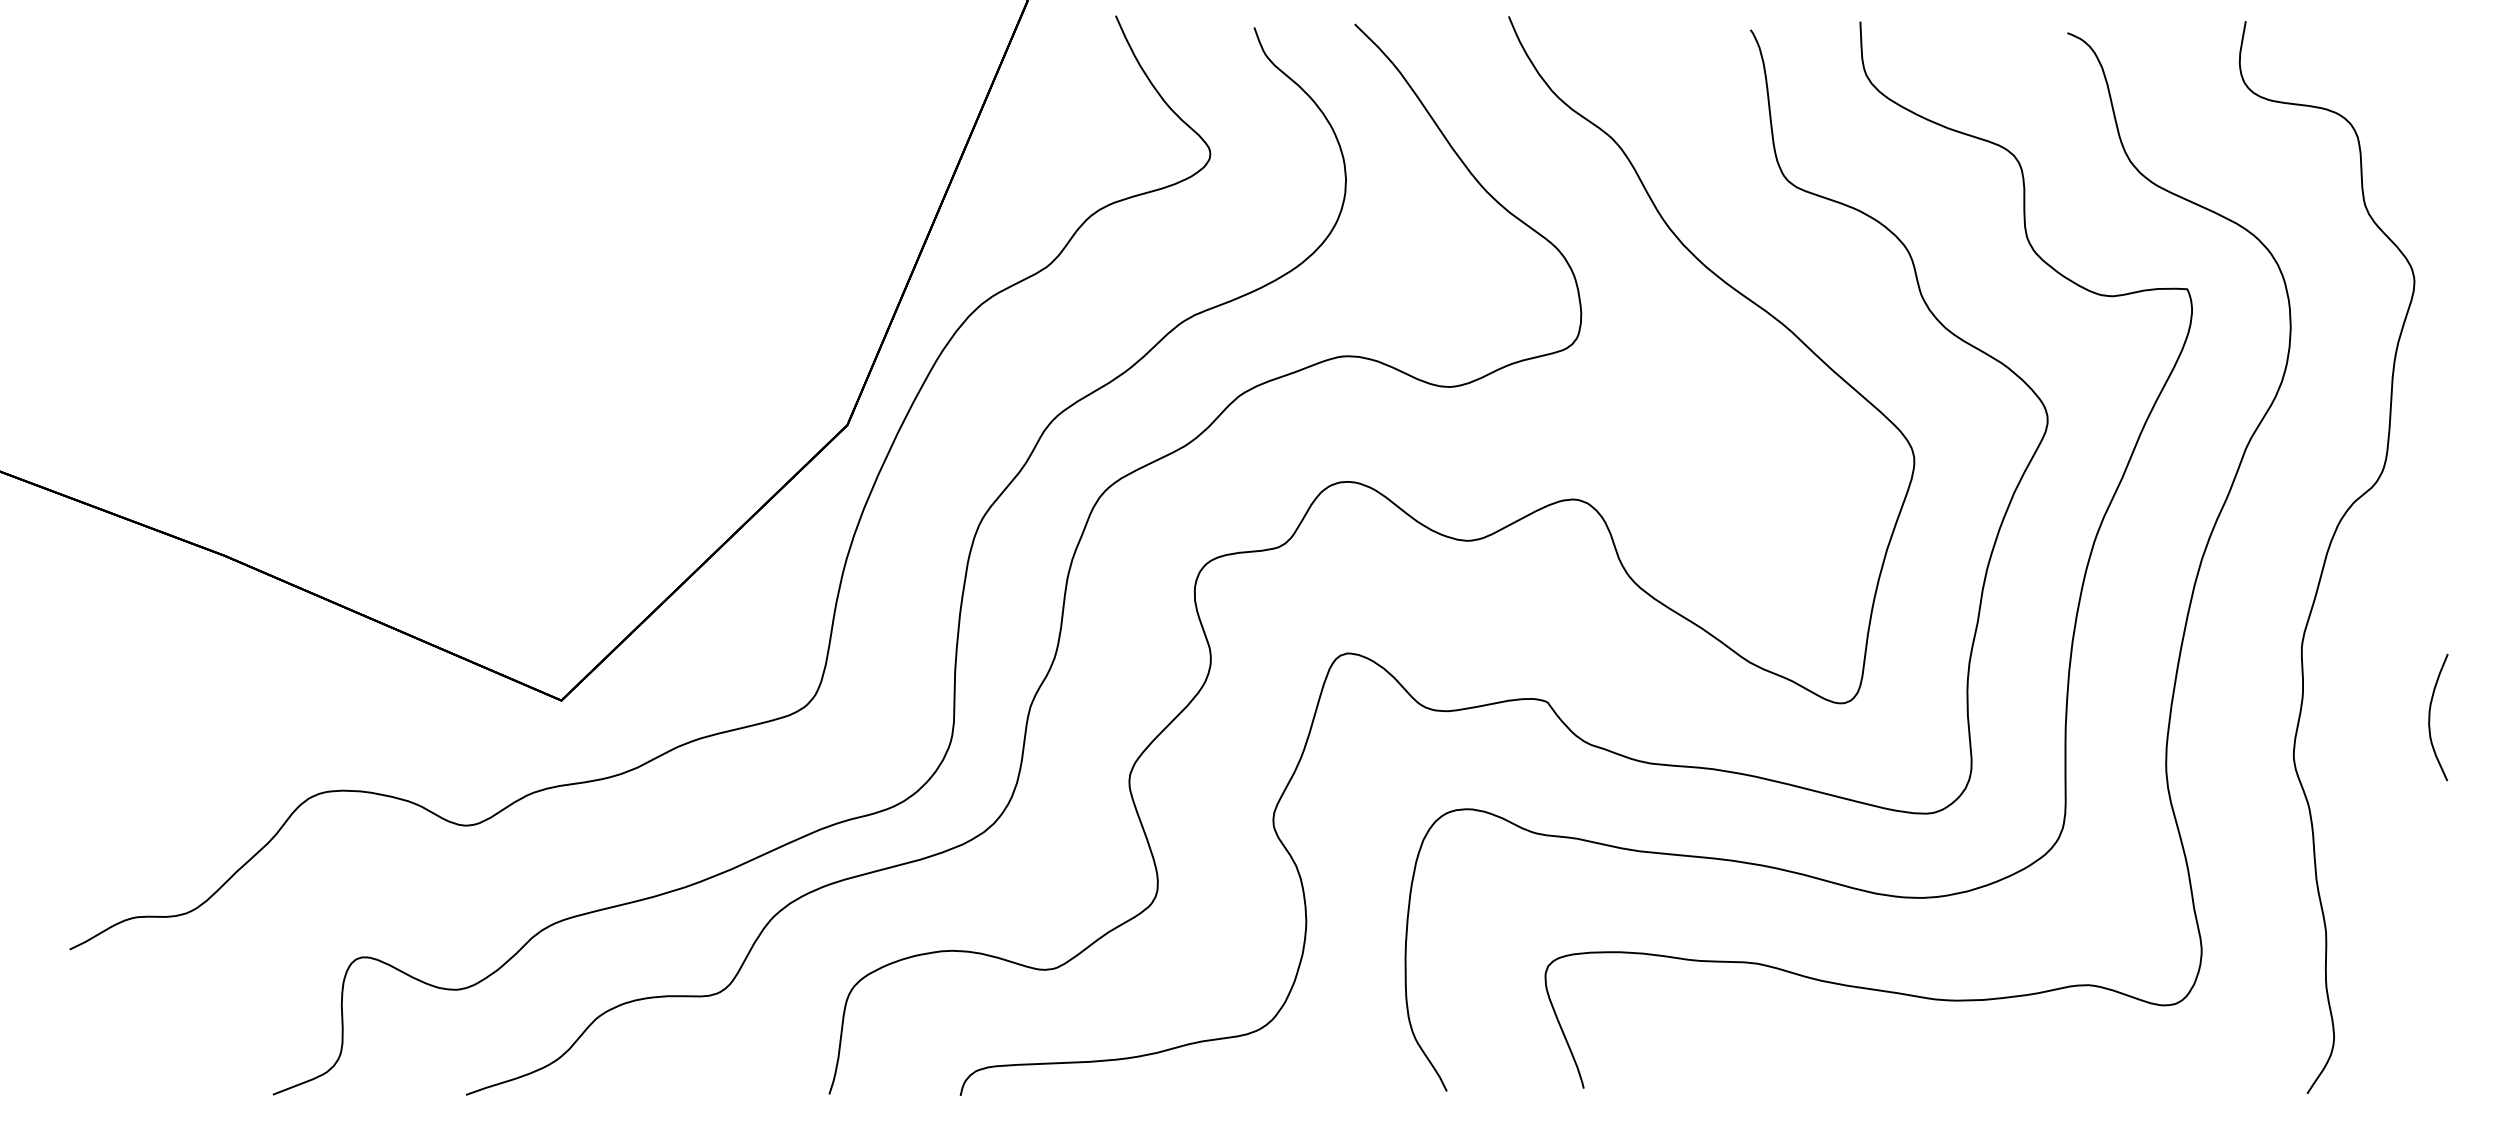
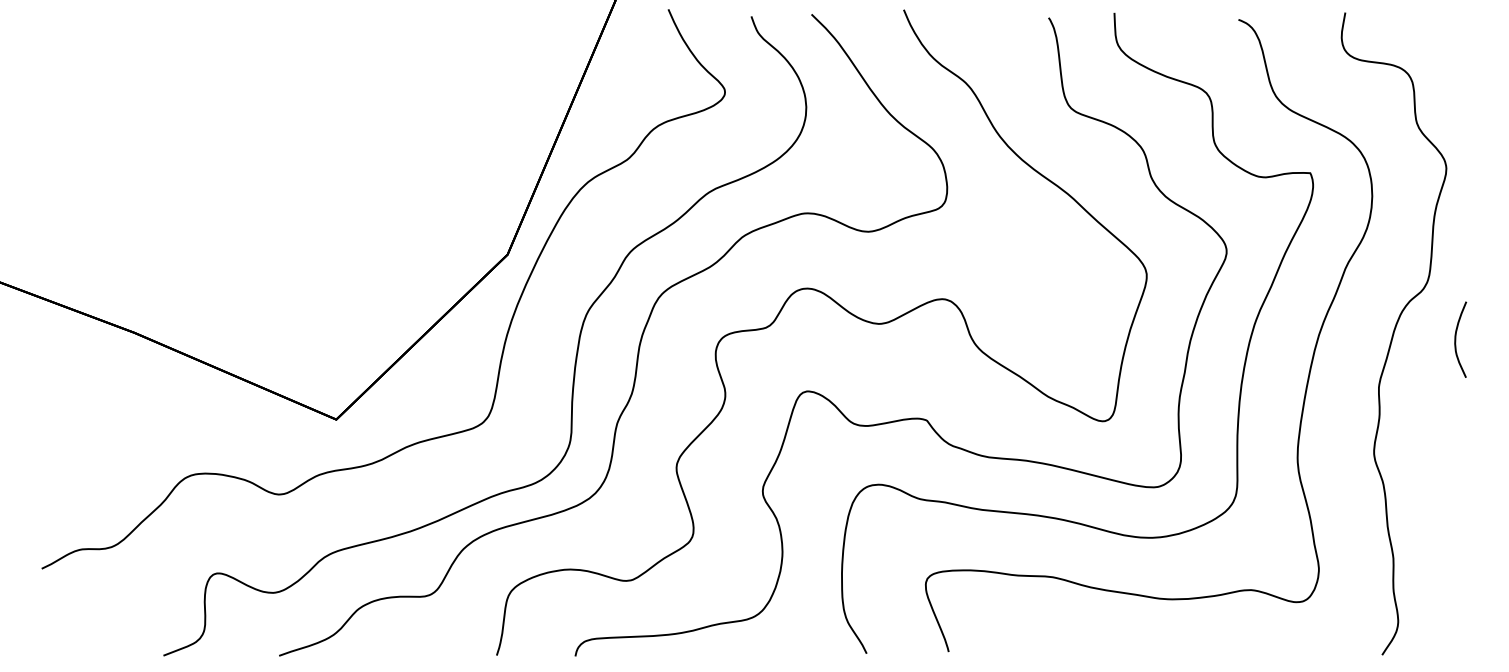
curve: (2431, 717) -> (1456, 339), moved

